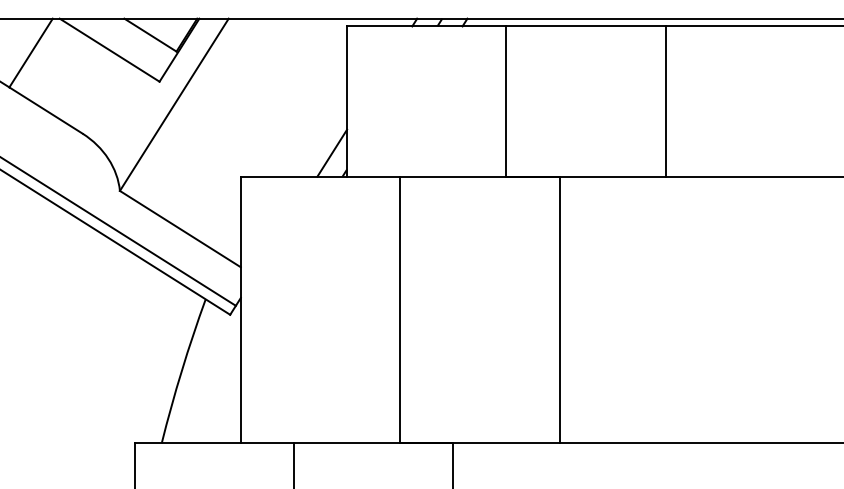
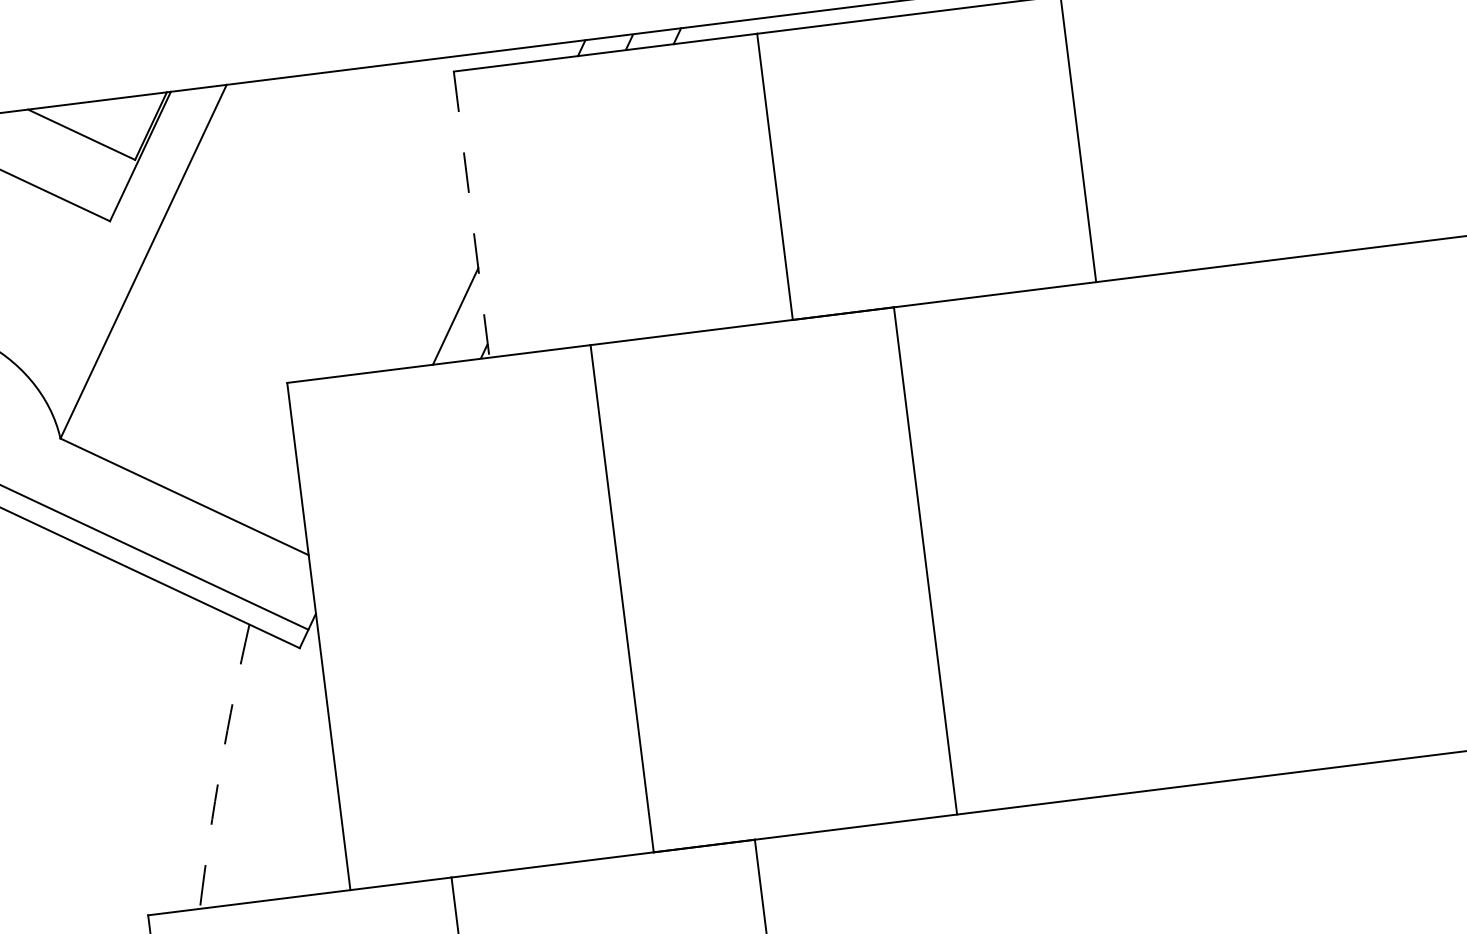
line: (347, 102) -> (472, 216), solid -> dashed
arc: (181, 370) -> (220, 765), solid -> dashed

